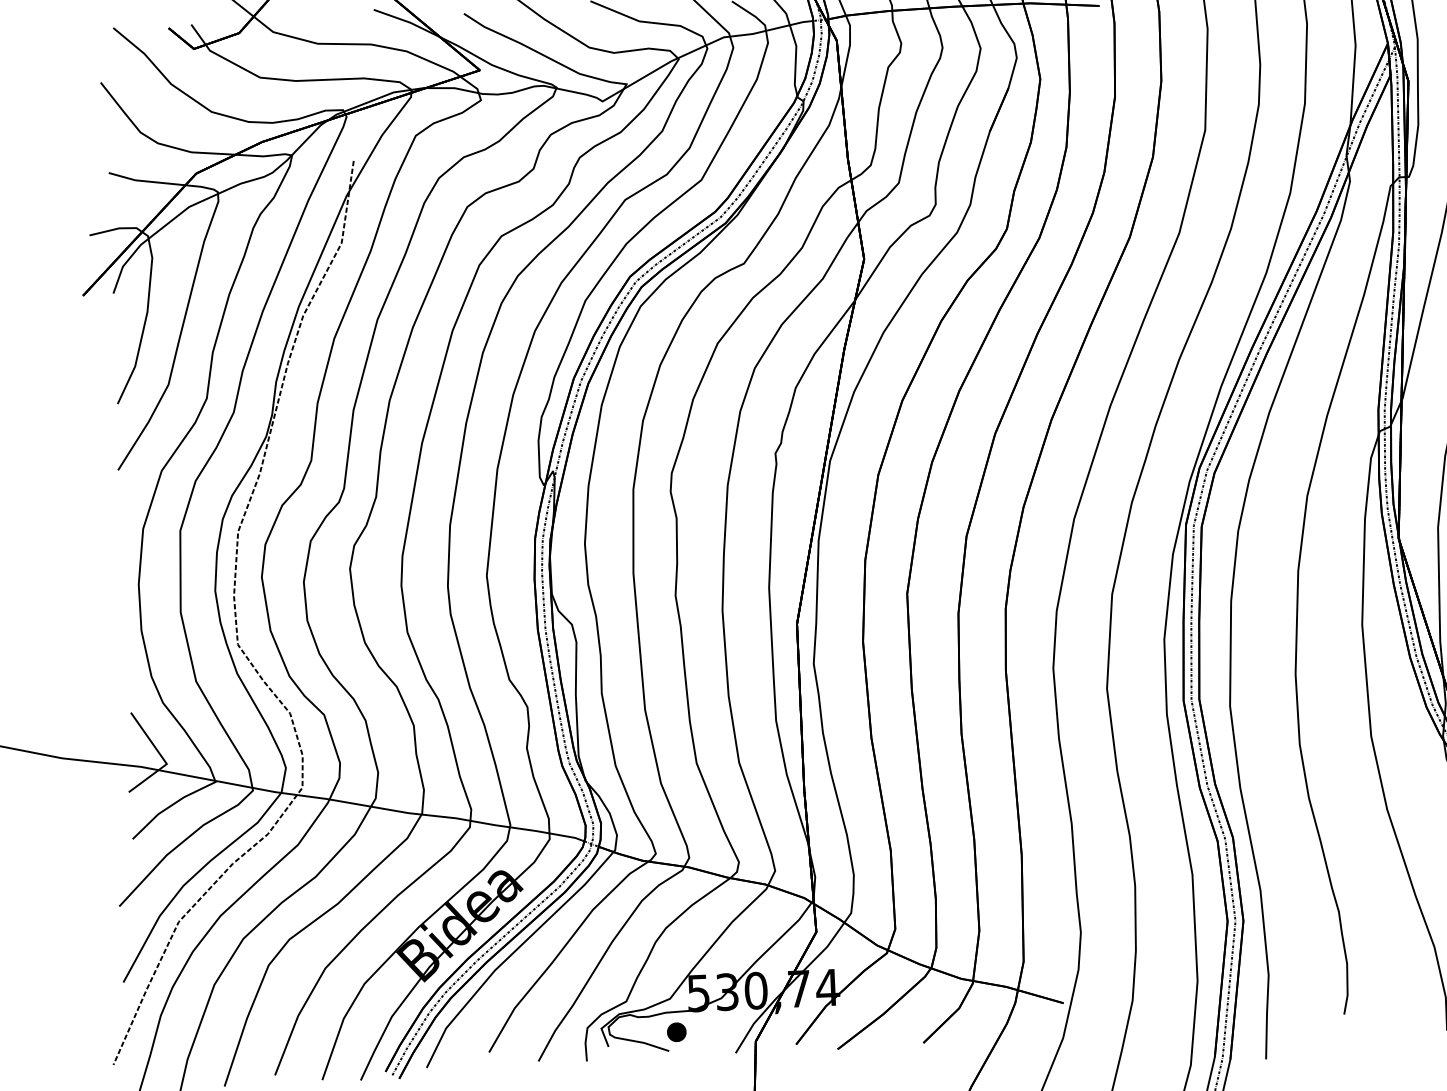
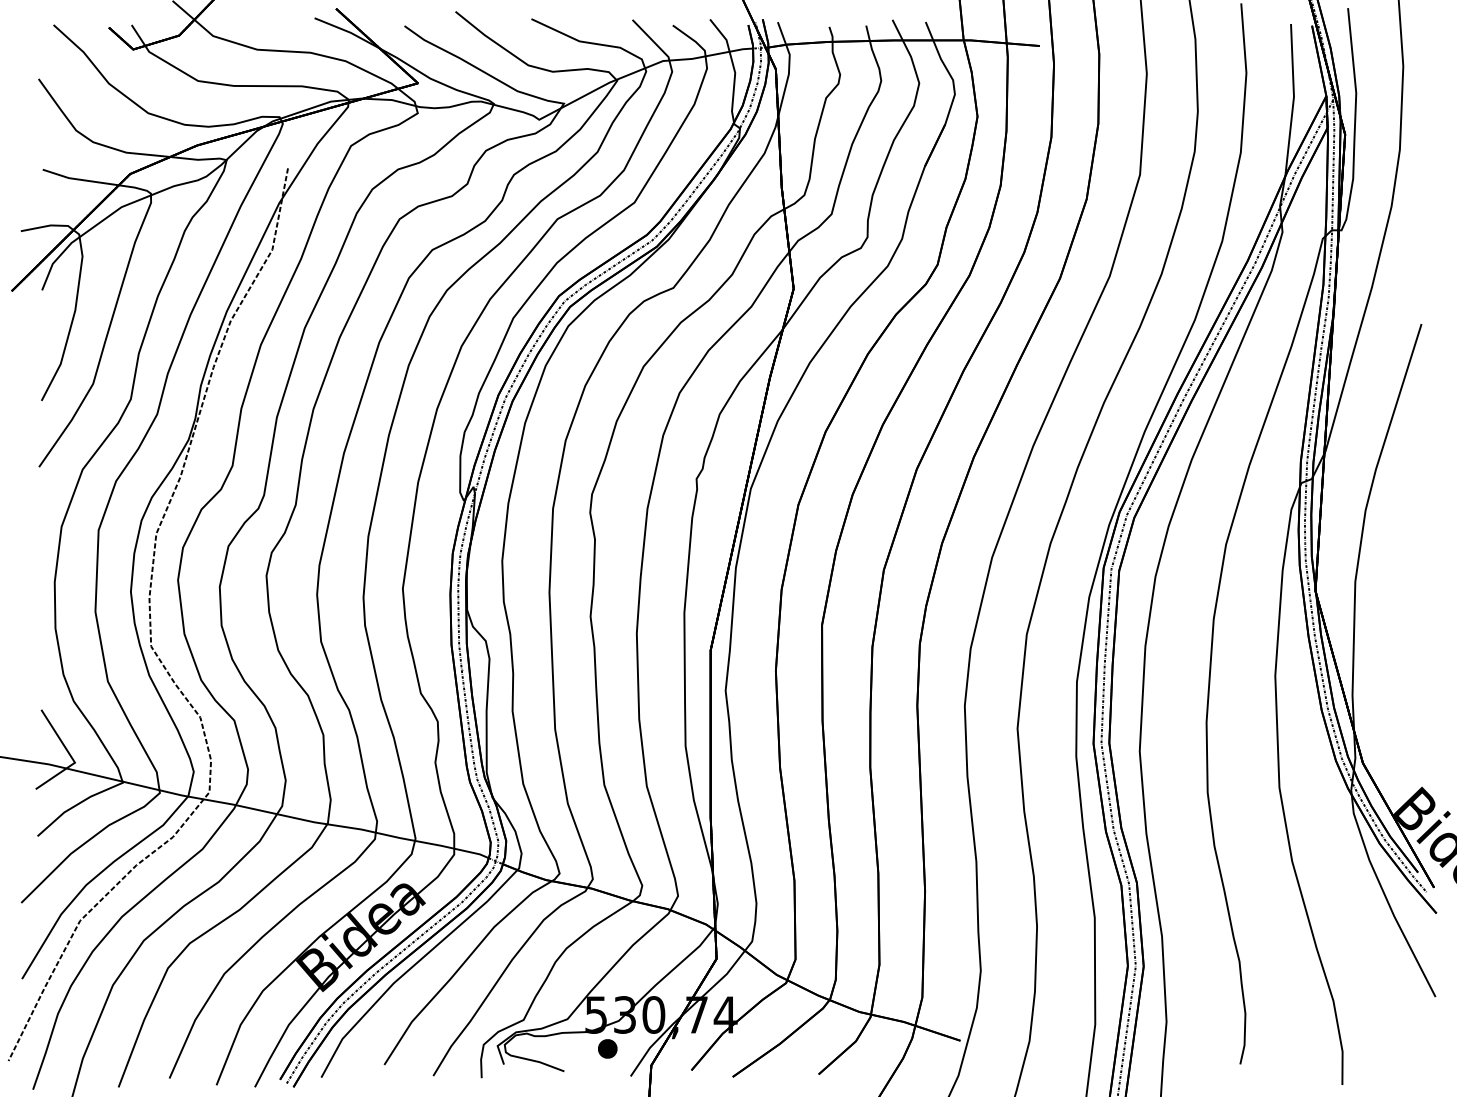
part: (676, 1031) -> (607, 1048), moved

